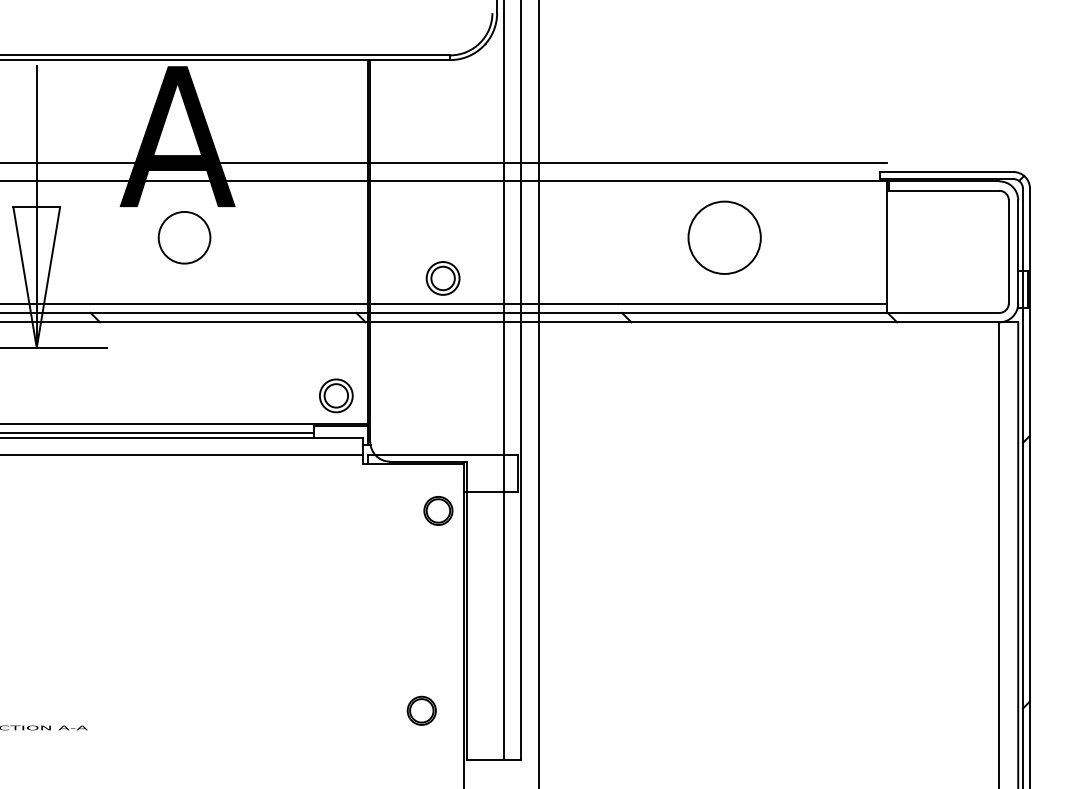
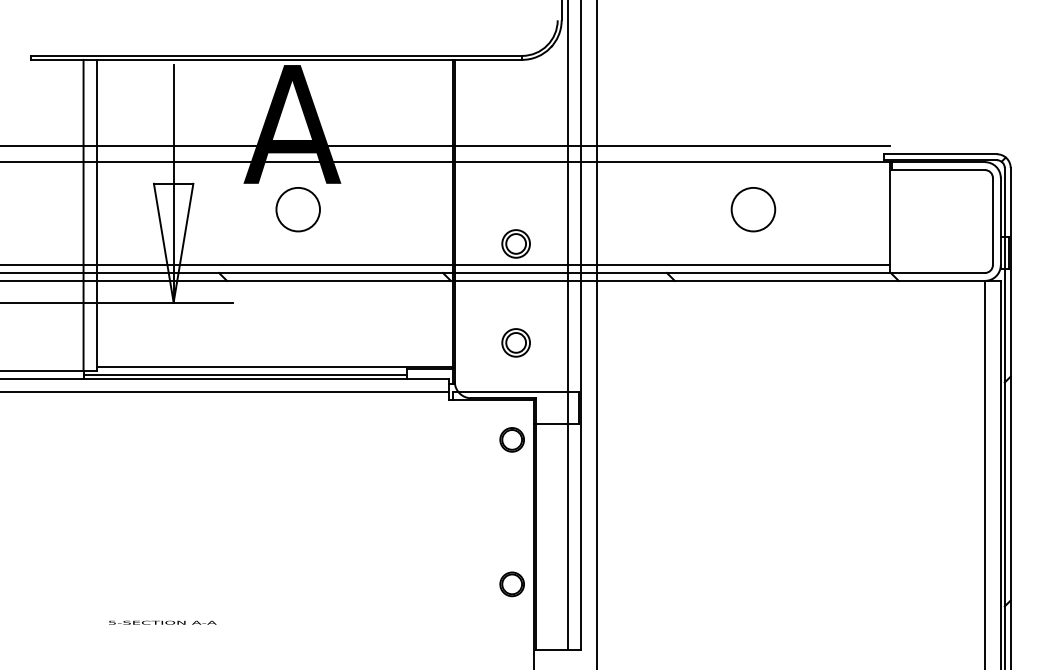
circle: (724, 237) -> (753, 209), size x0.71
part: (335, 395) -> (515, 342), moved
part: (420, 711) -> (511, 584), moved

